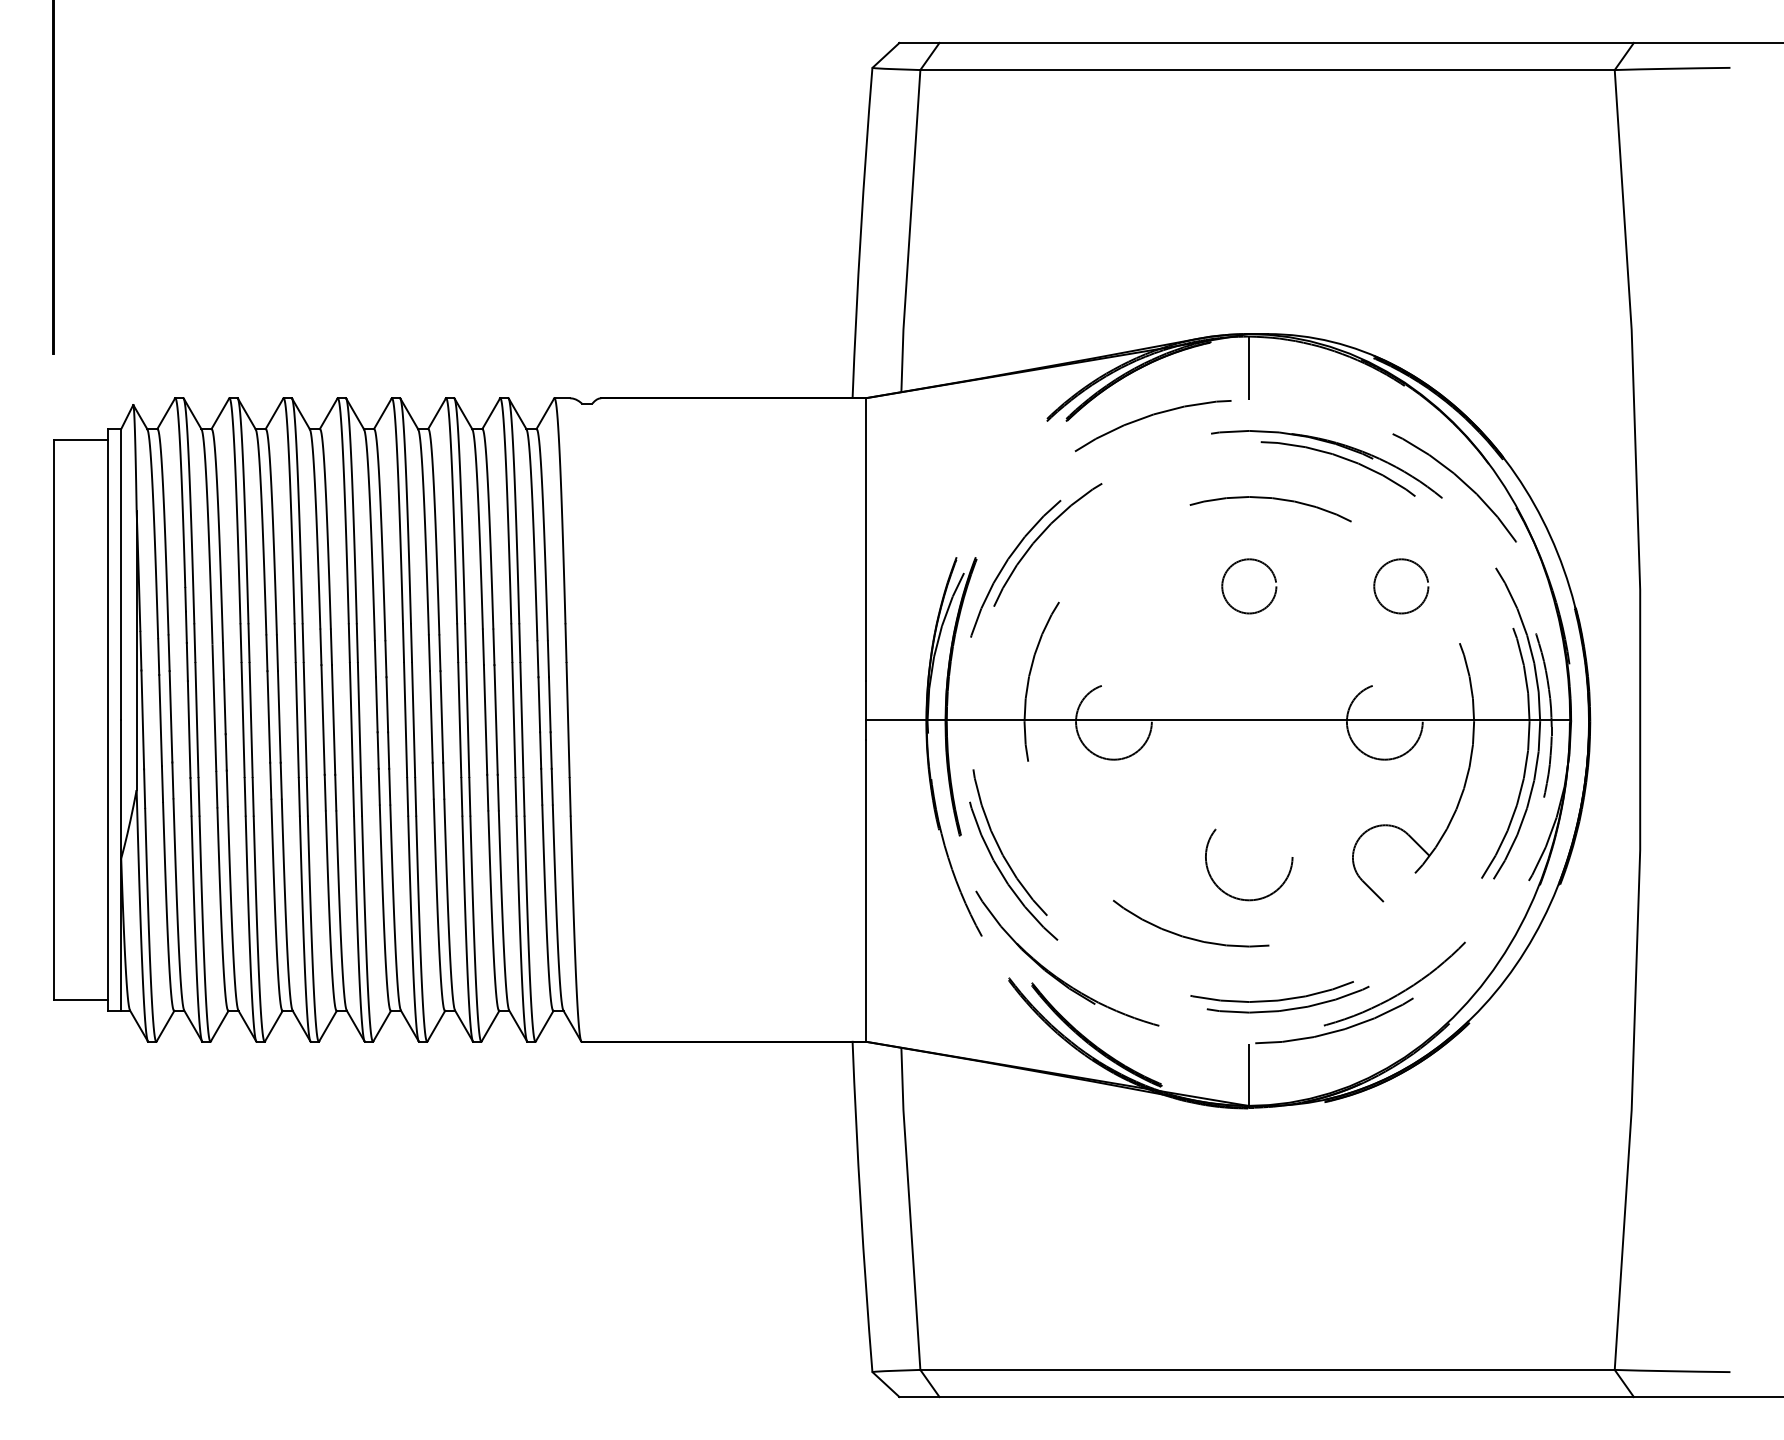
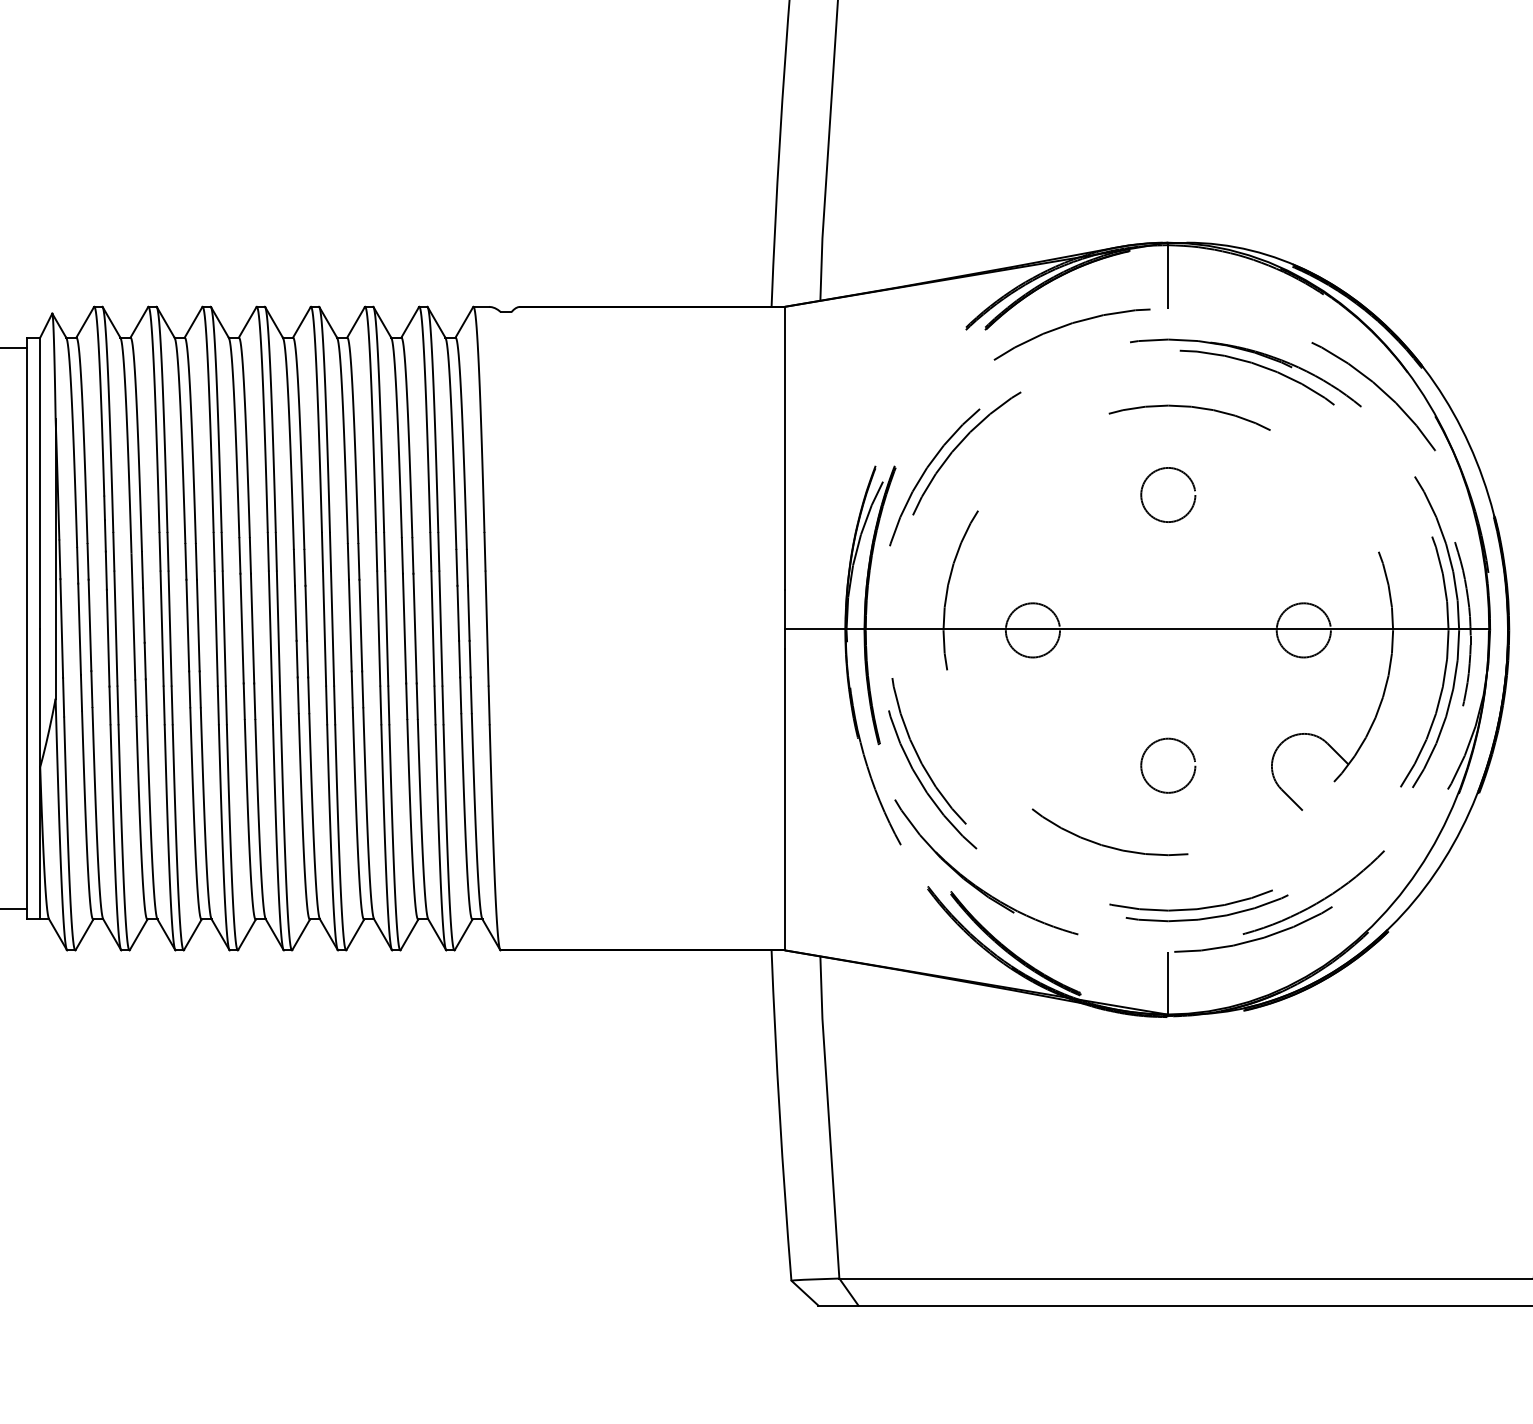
circle: (1401, 586) -> (1320, 495), removed
circle: (1113, 721) -> (1032, 630), size x0.71
circle: (1384, 721) -> (1303, 630), size x0.71
circle: (1249, 857) -> (1168, 766), size x0.62

